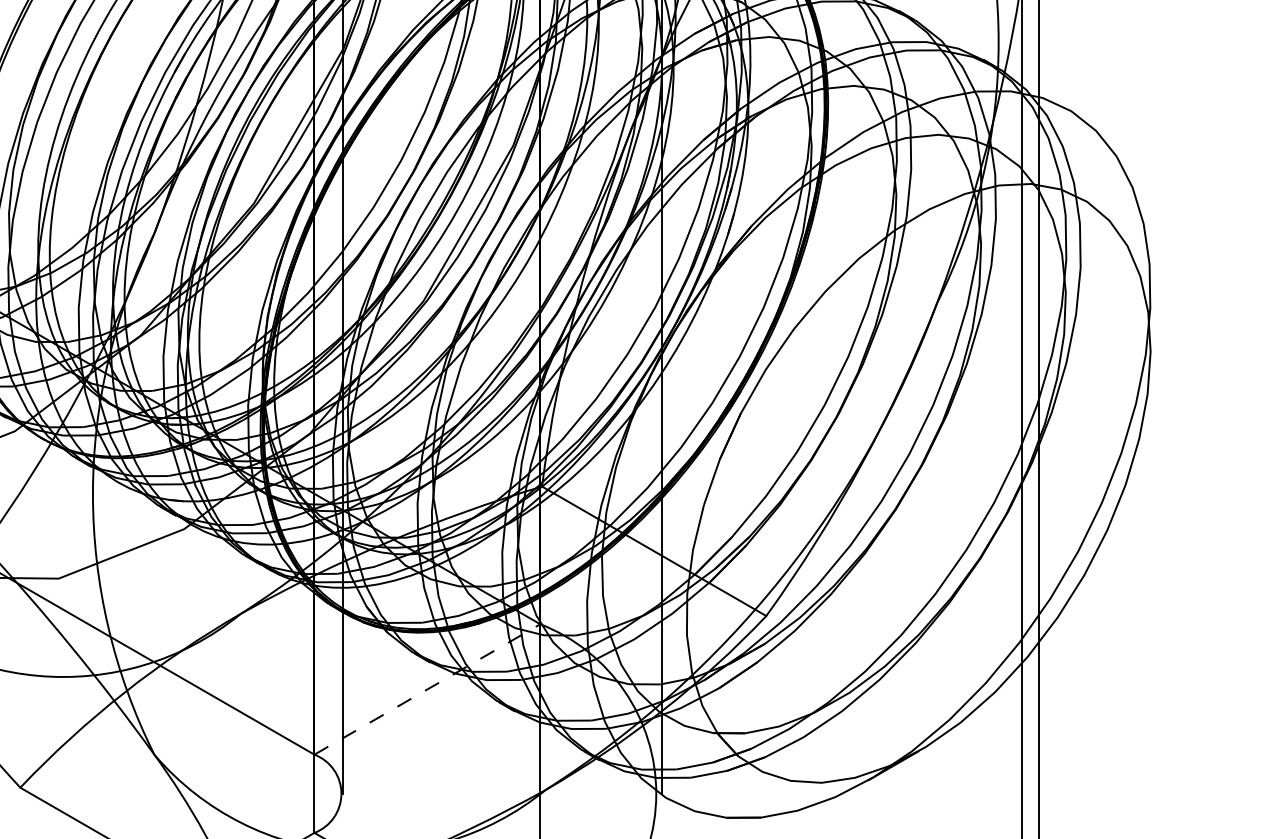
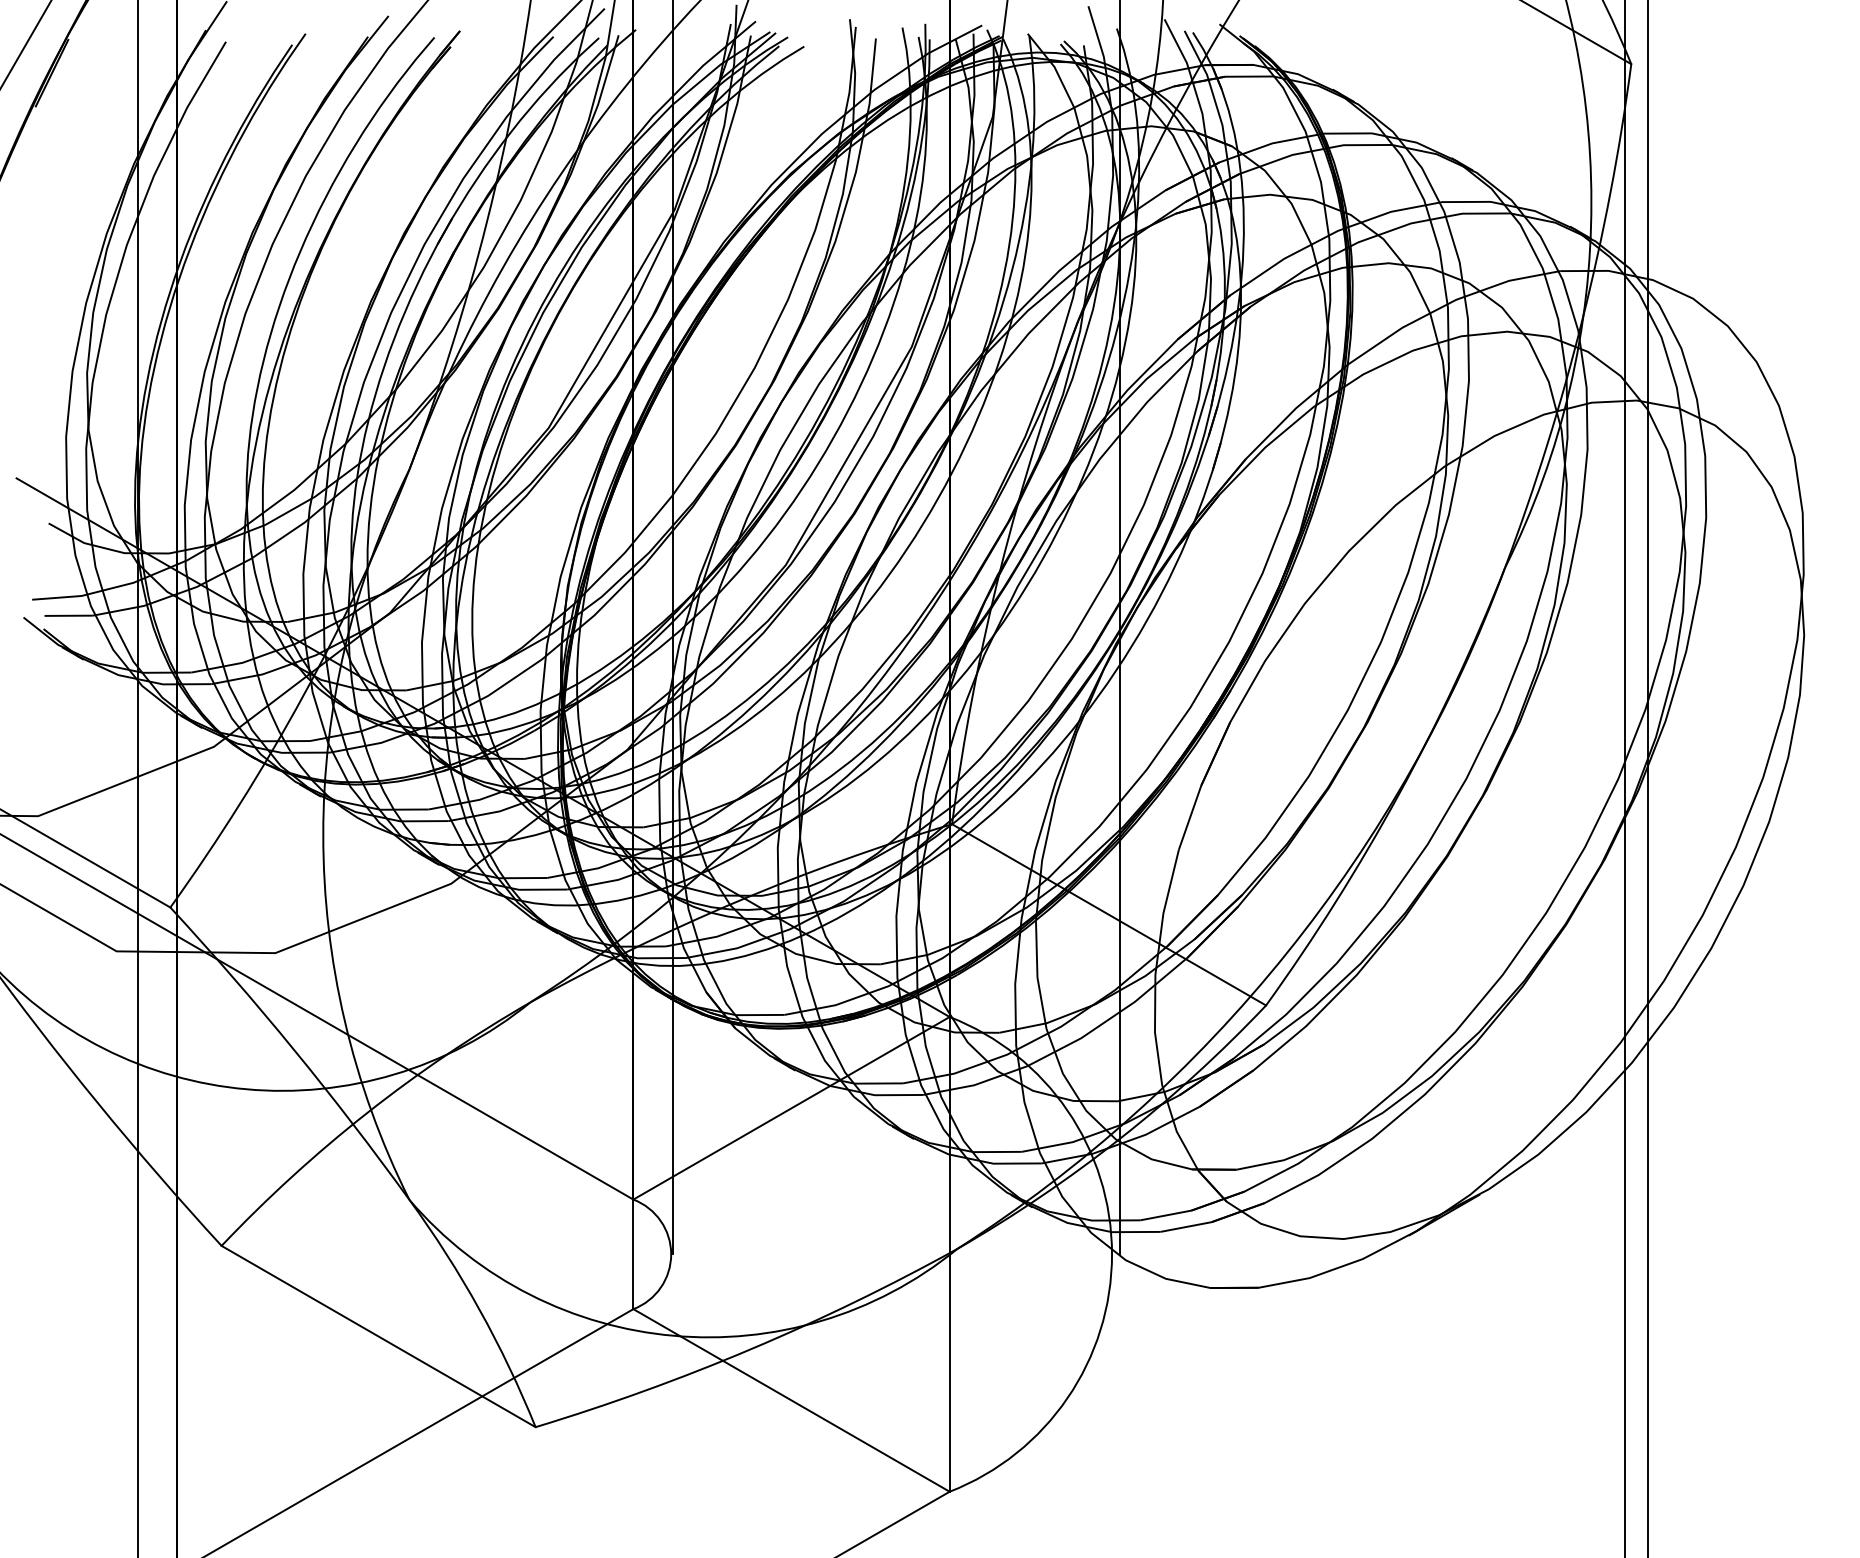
line: (427, 689) -> (791, 1108), dashed -> solid

